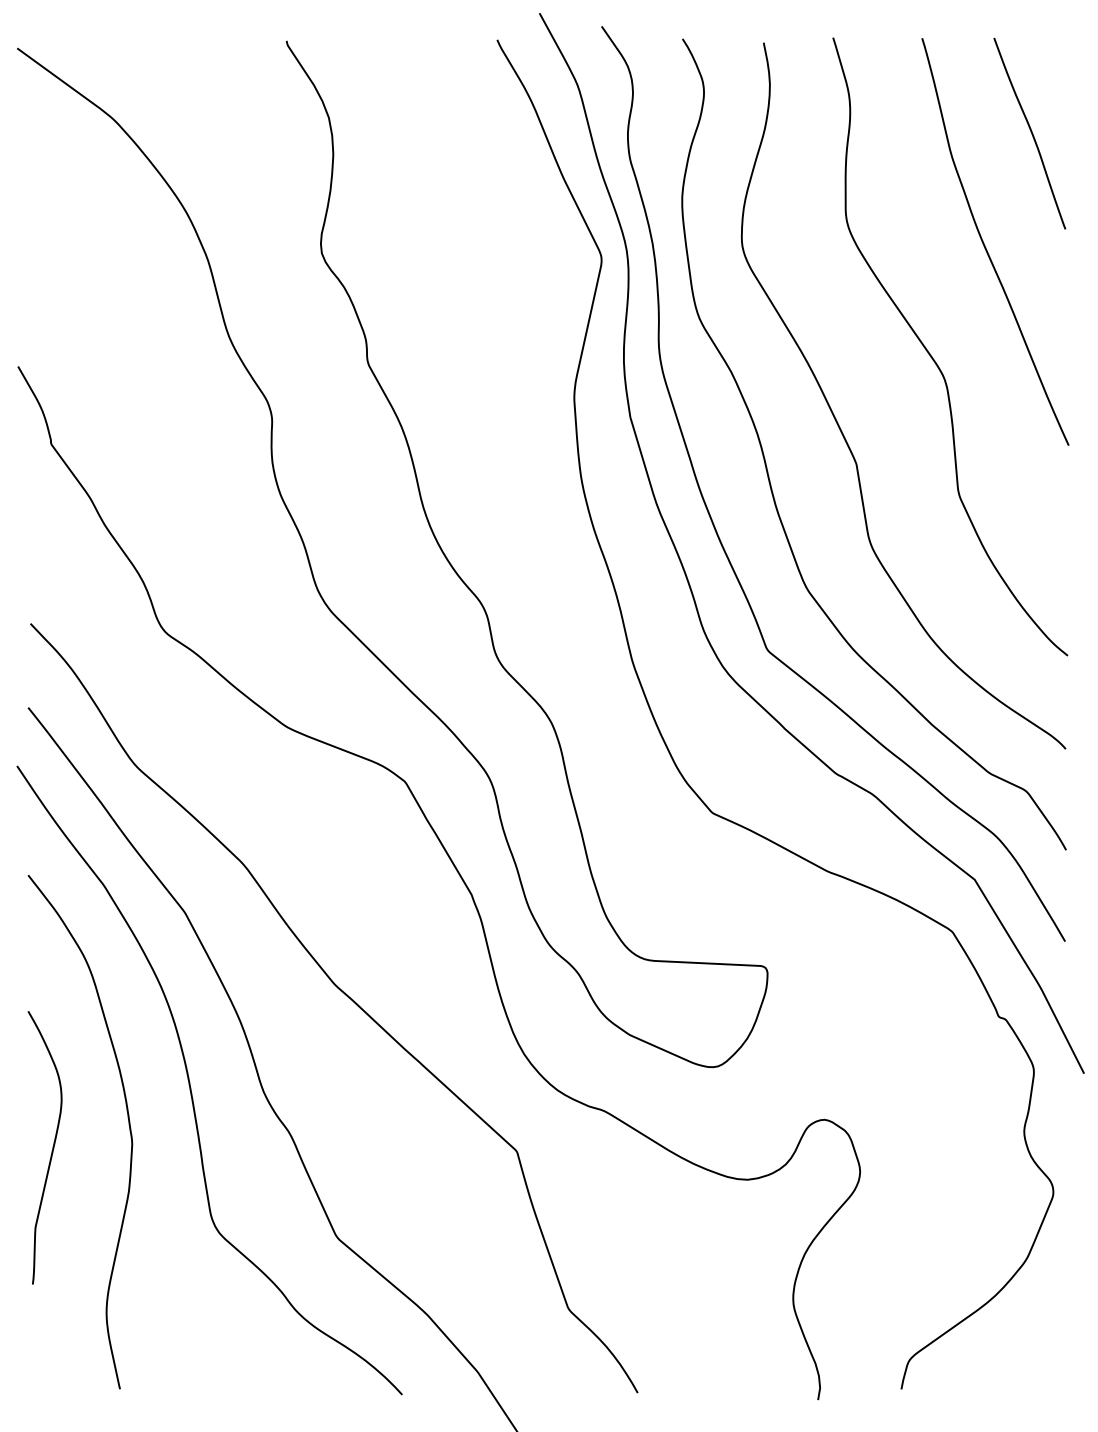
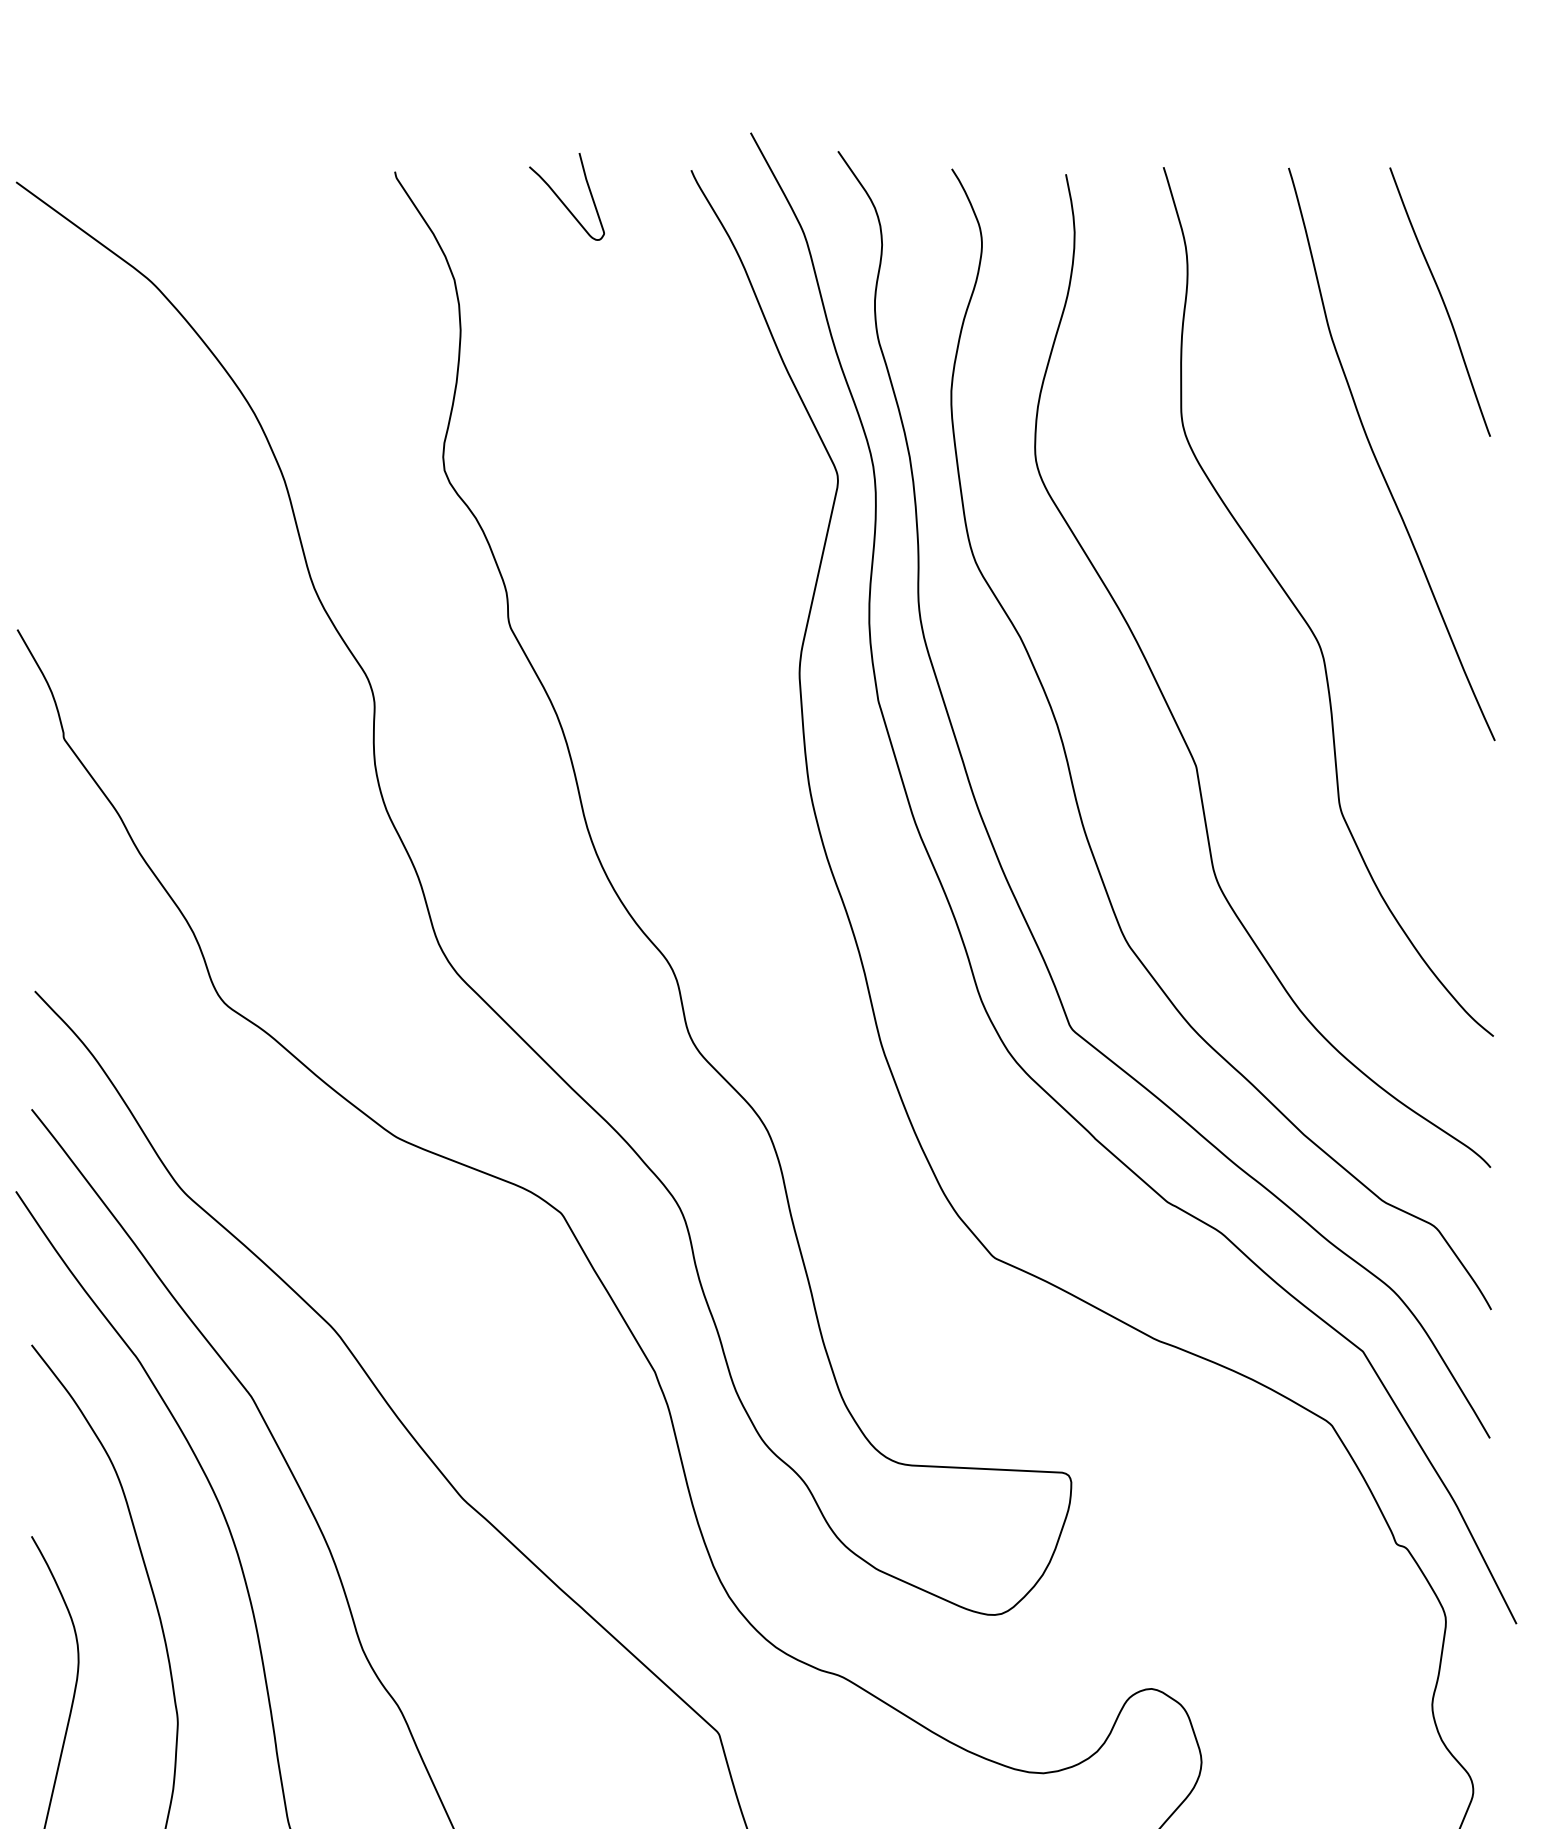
curve: (405, 60) -> (562, 199), added

